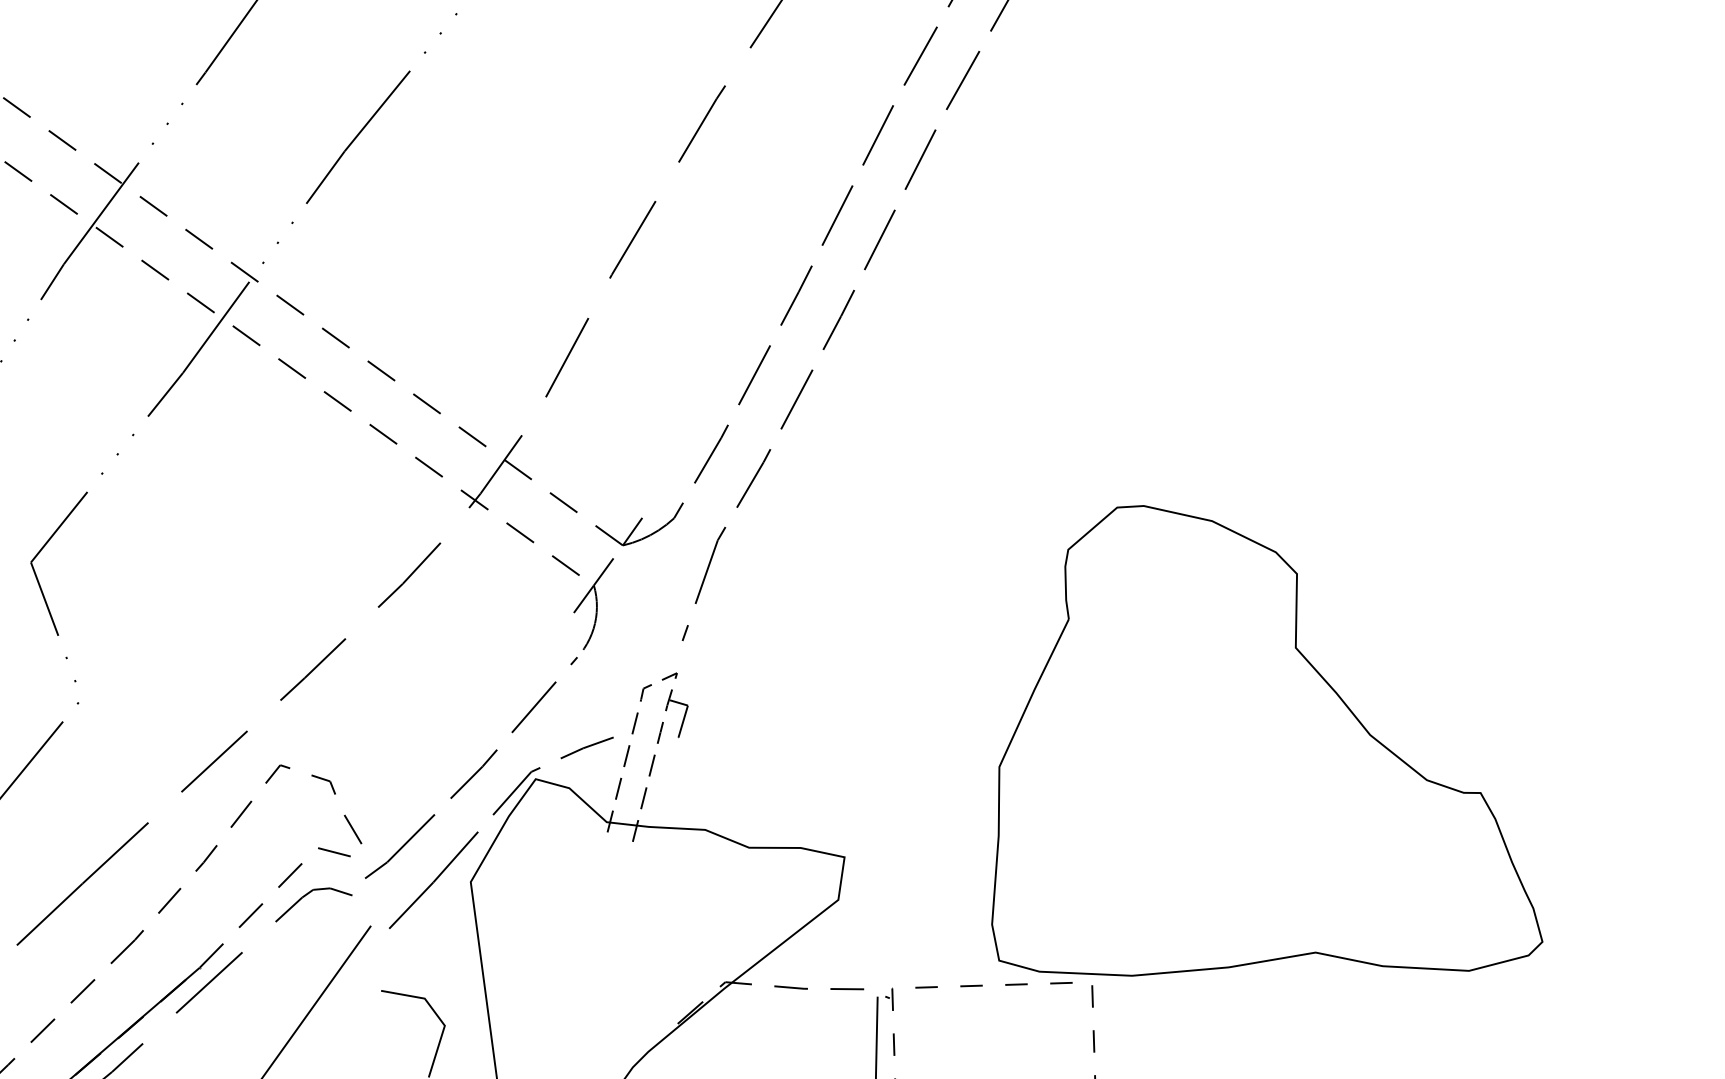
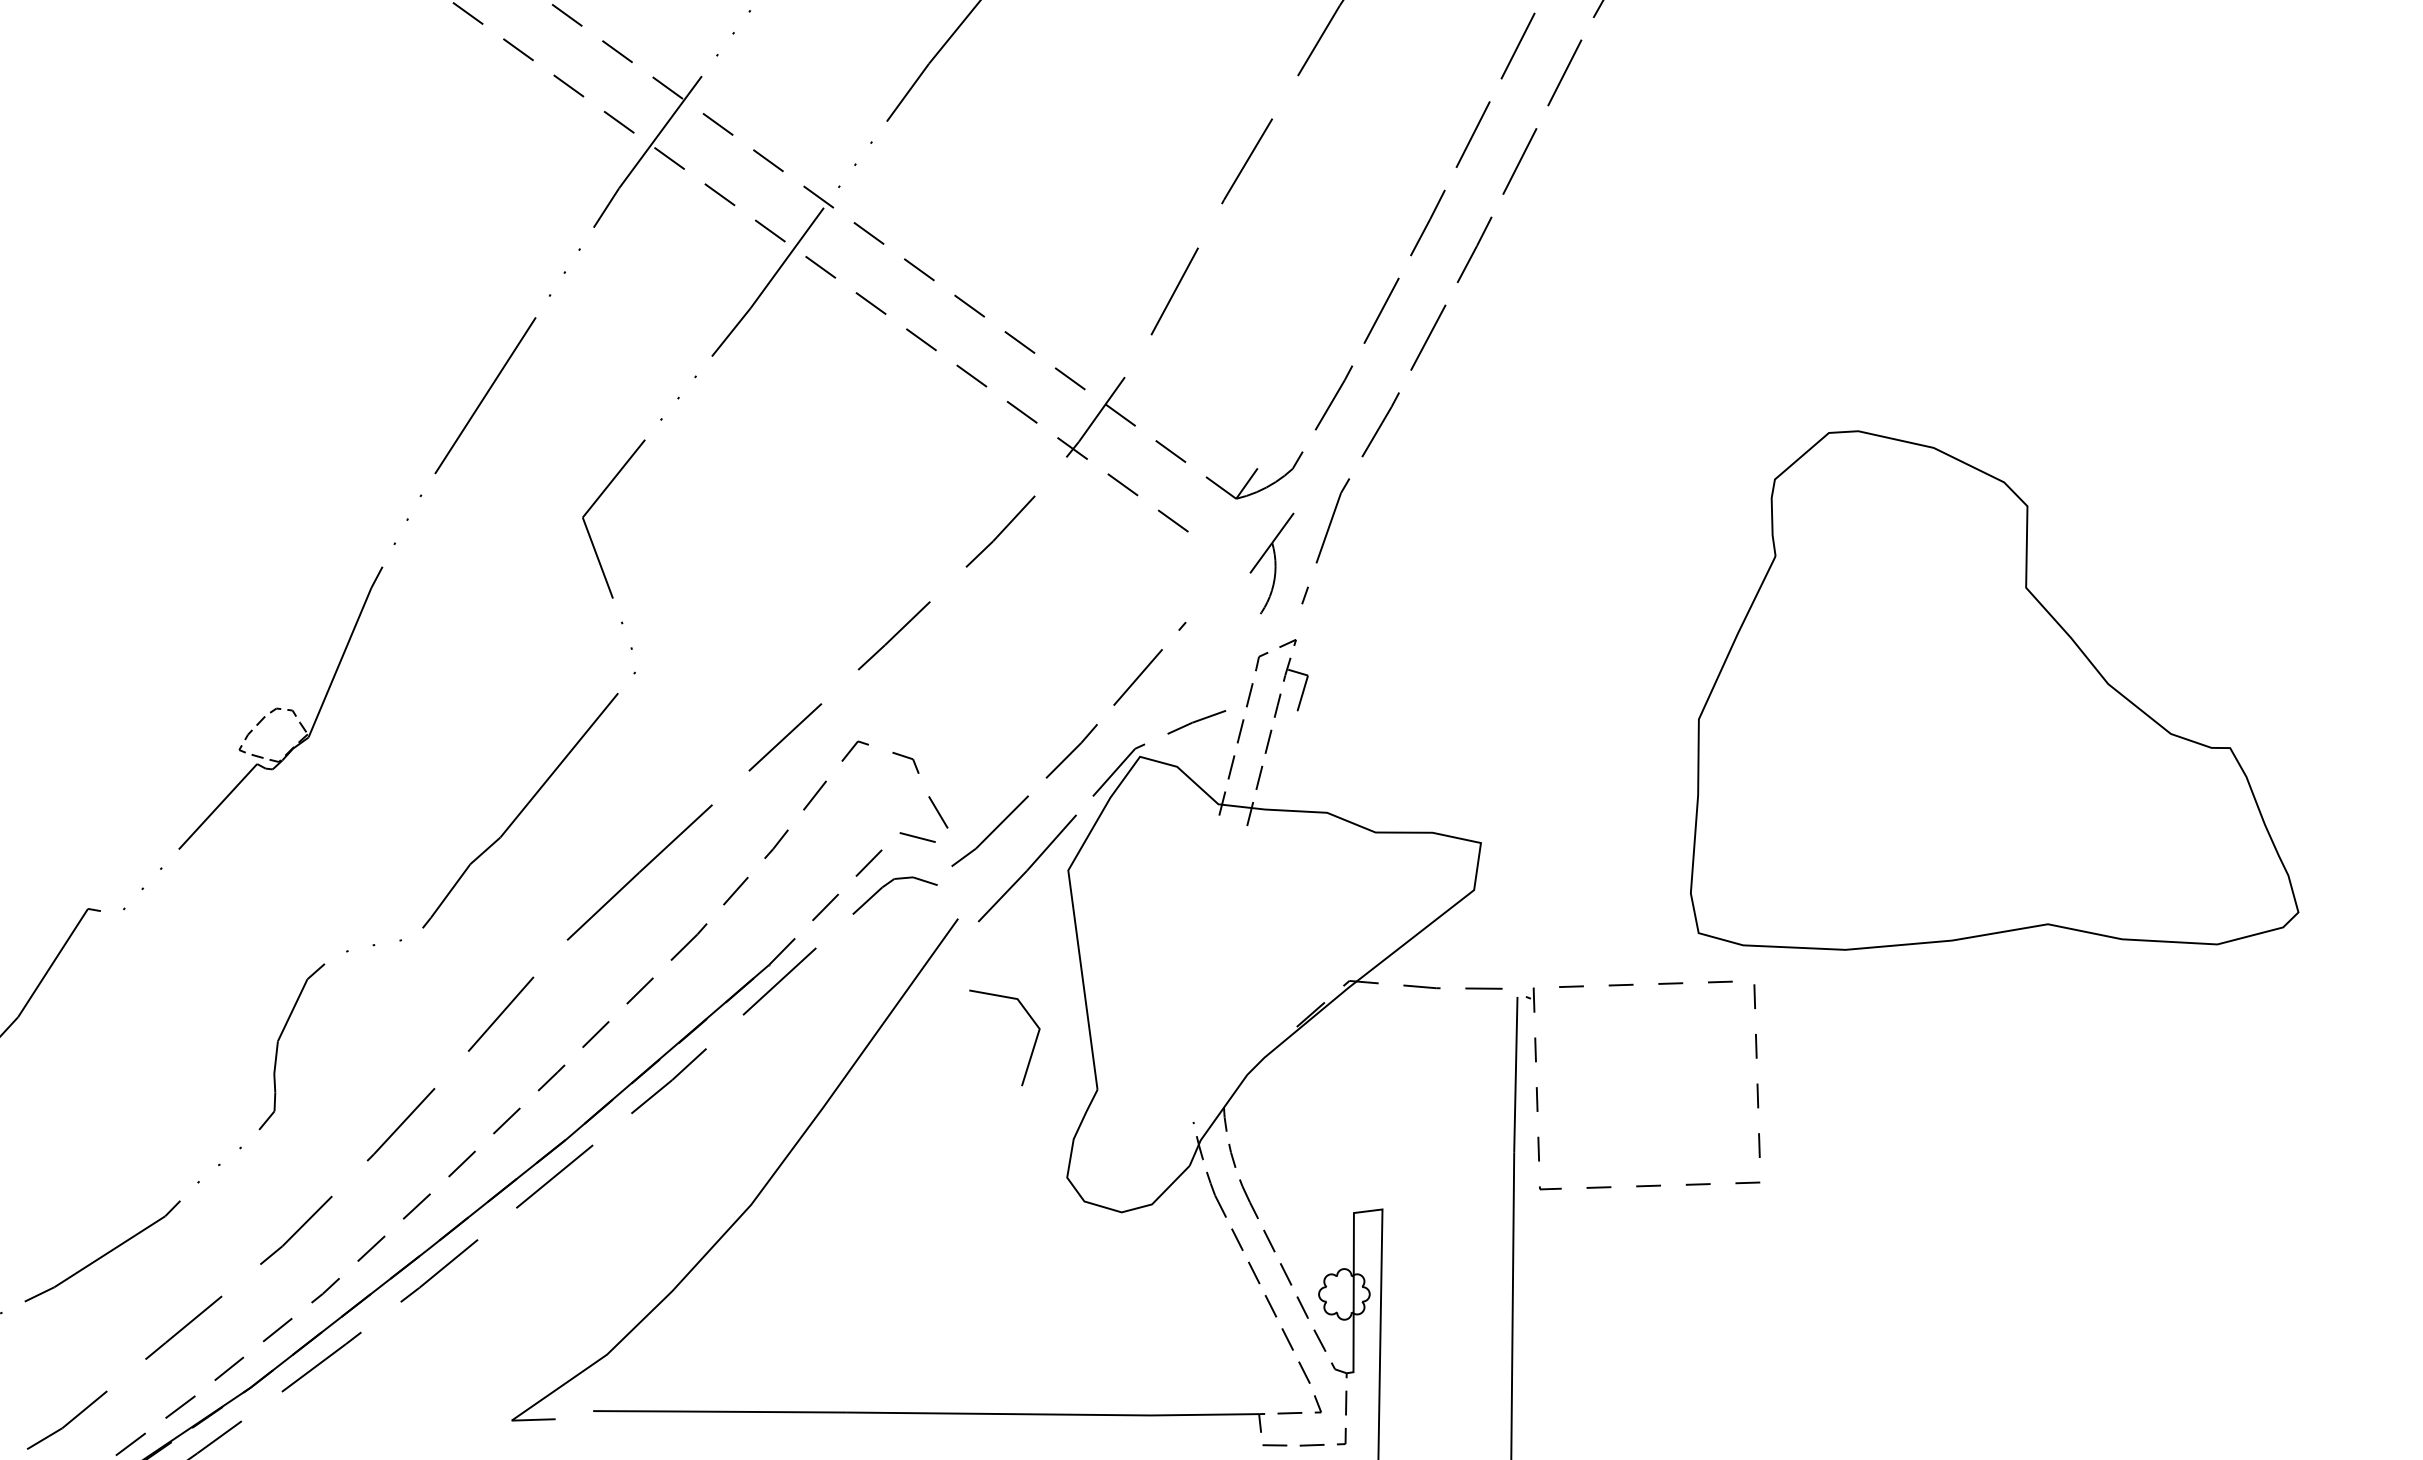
part: (593, 604) -> (1271, 563), moved
part: (1267, 740) -> (1994, 690), moved

